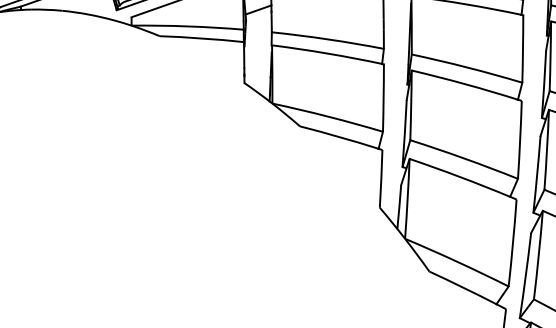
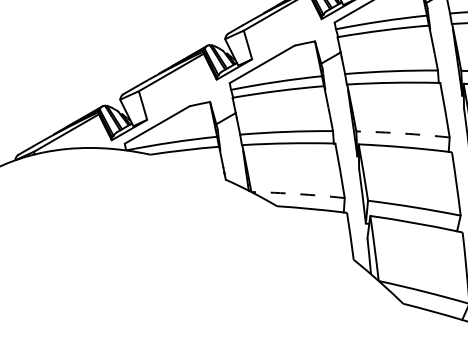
arc: (467, 67) -> (403, 133), solid -> dashed
arc: (328, 117) -> (298, 194), solid -> dashed

